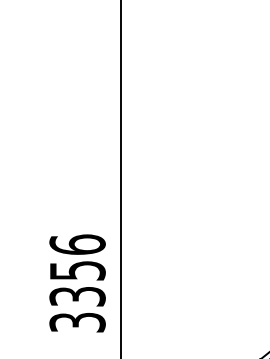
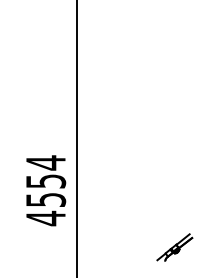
text: (76, 283) -> (45, 190), 3356 -> 4554

